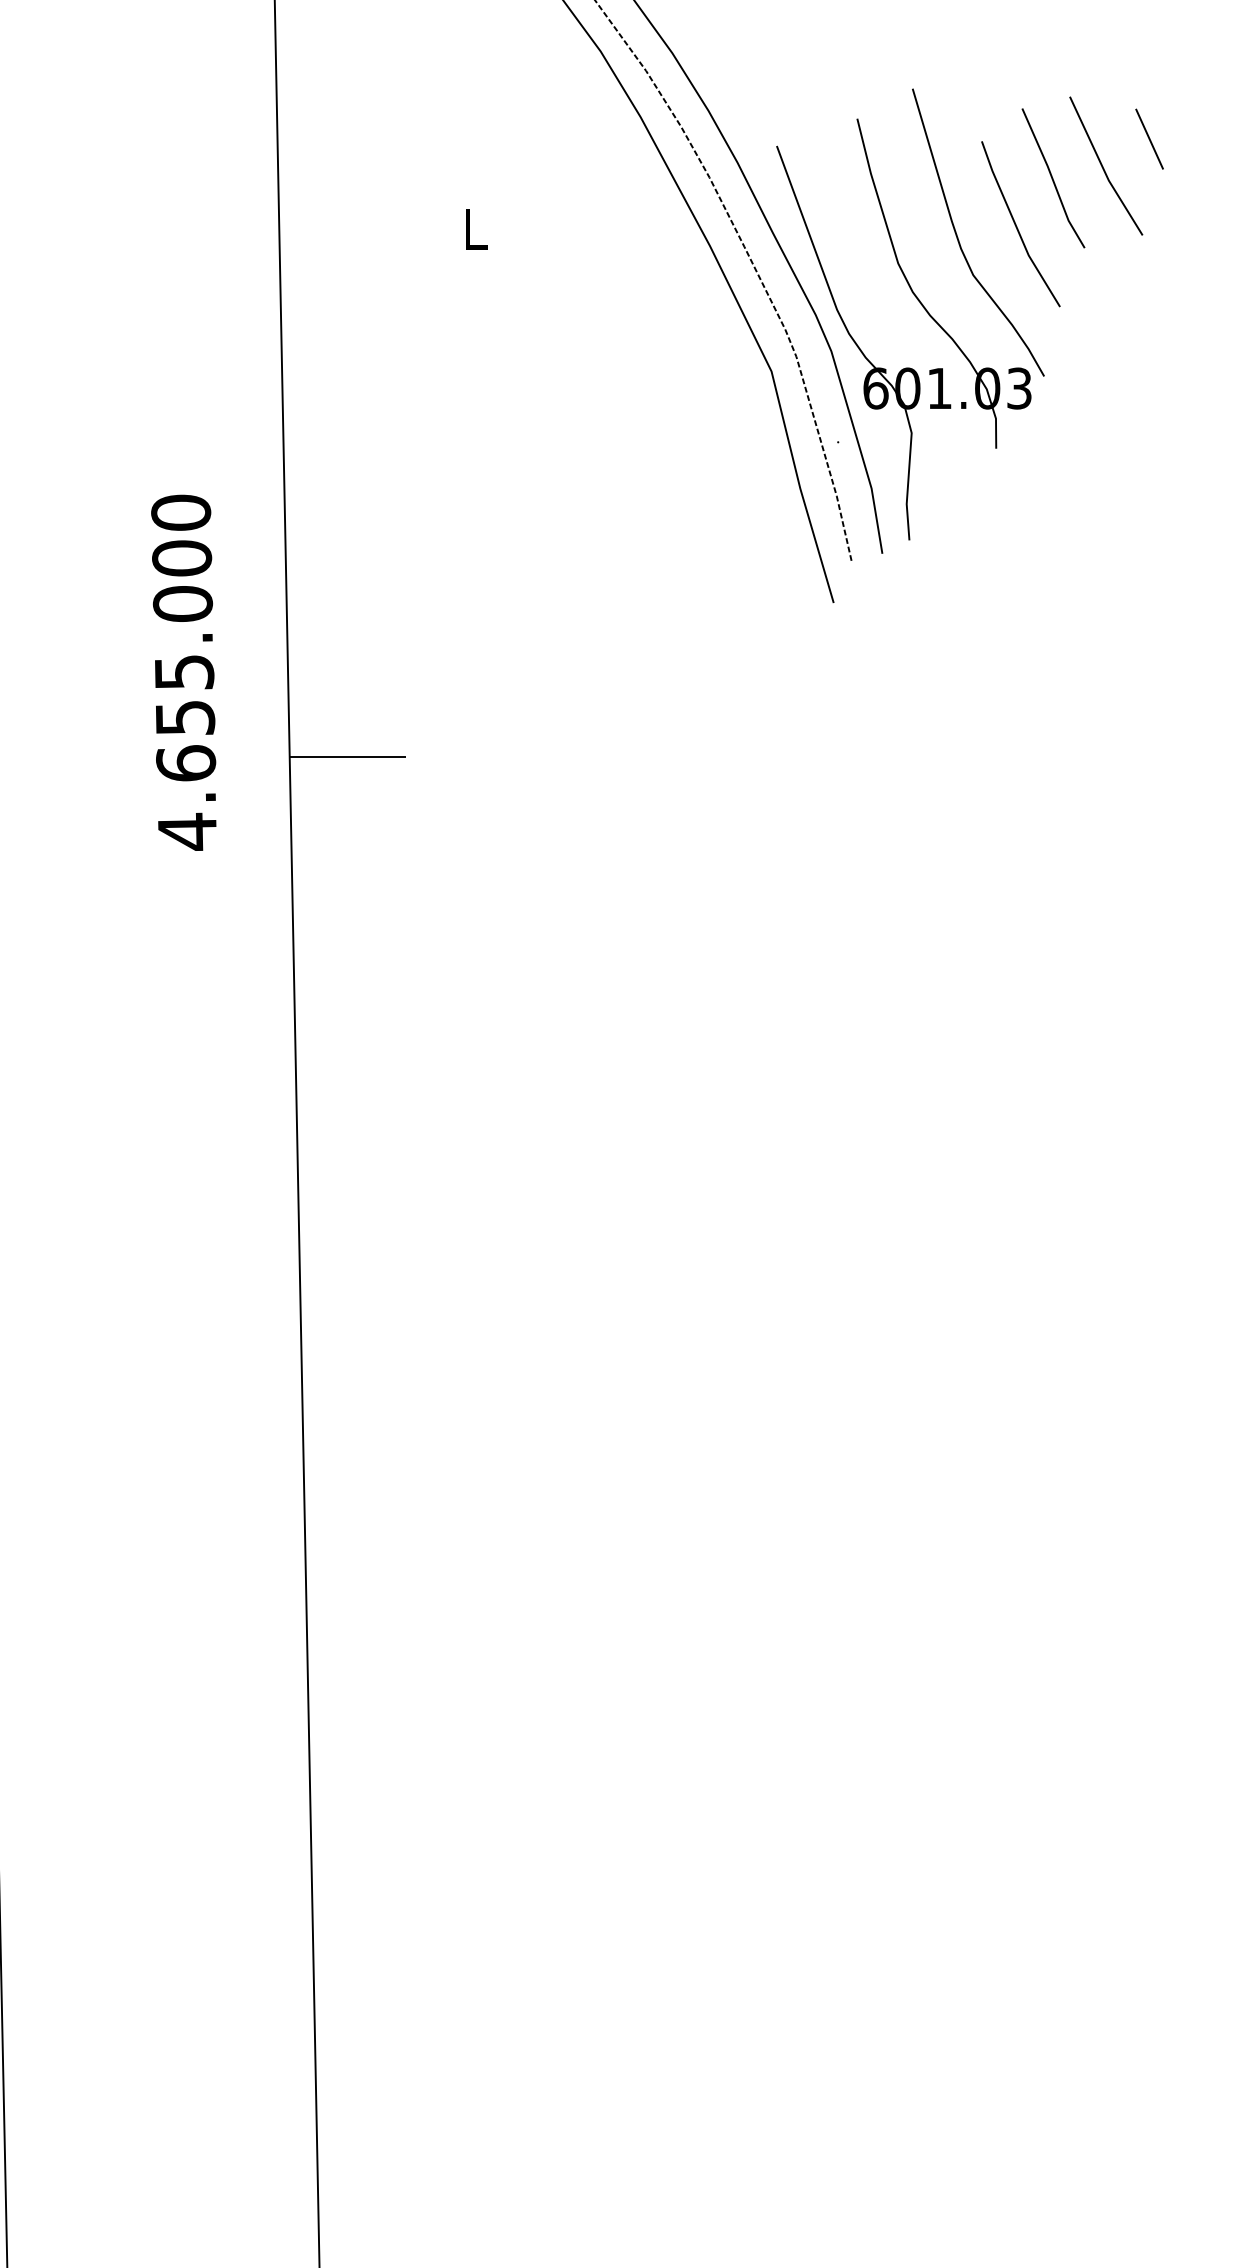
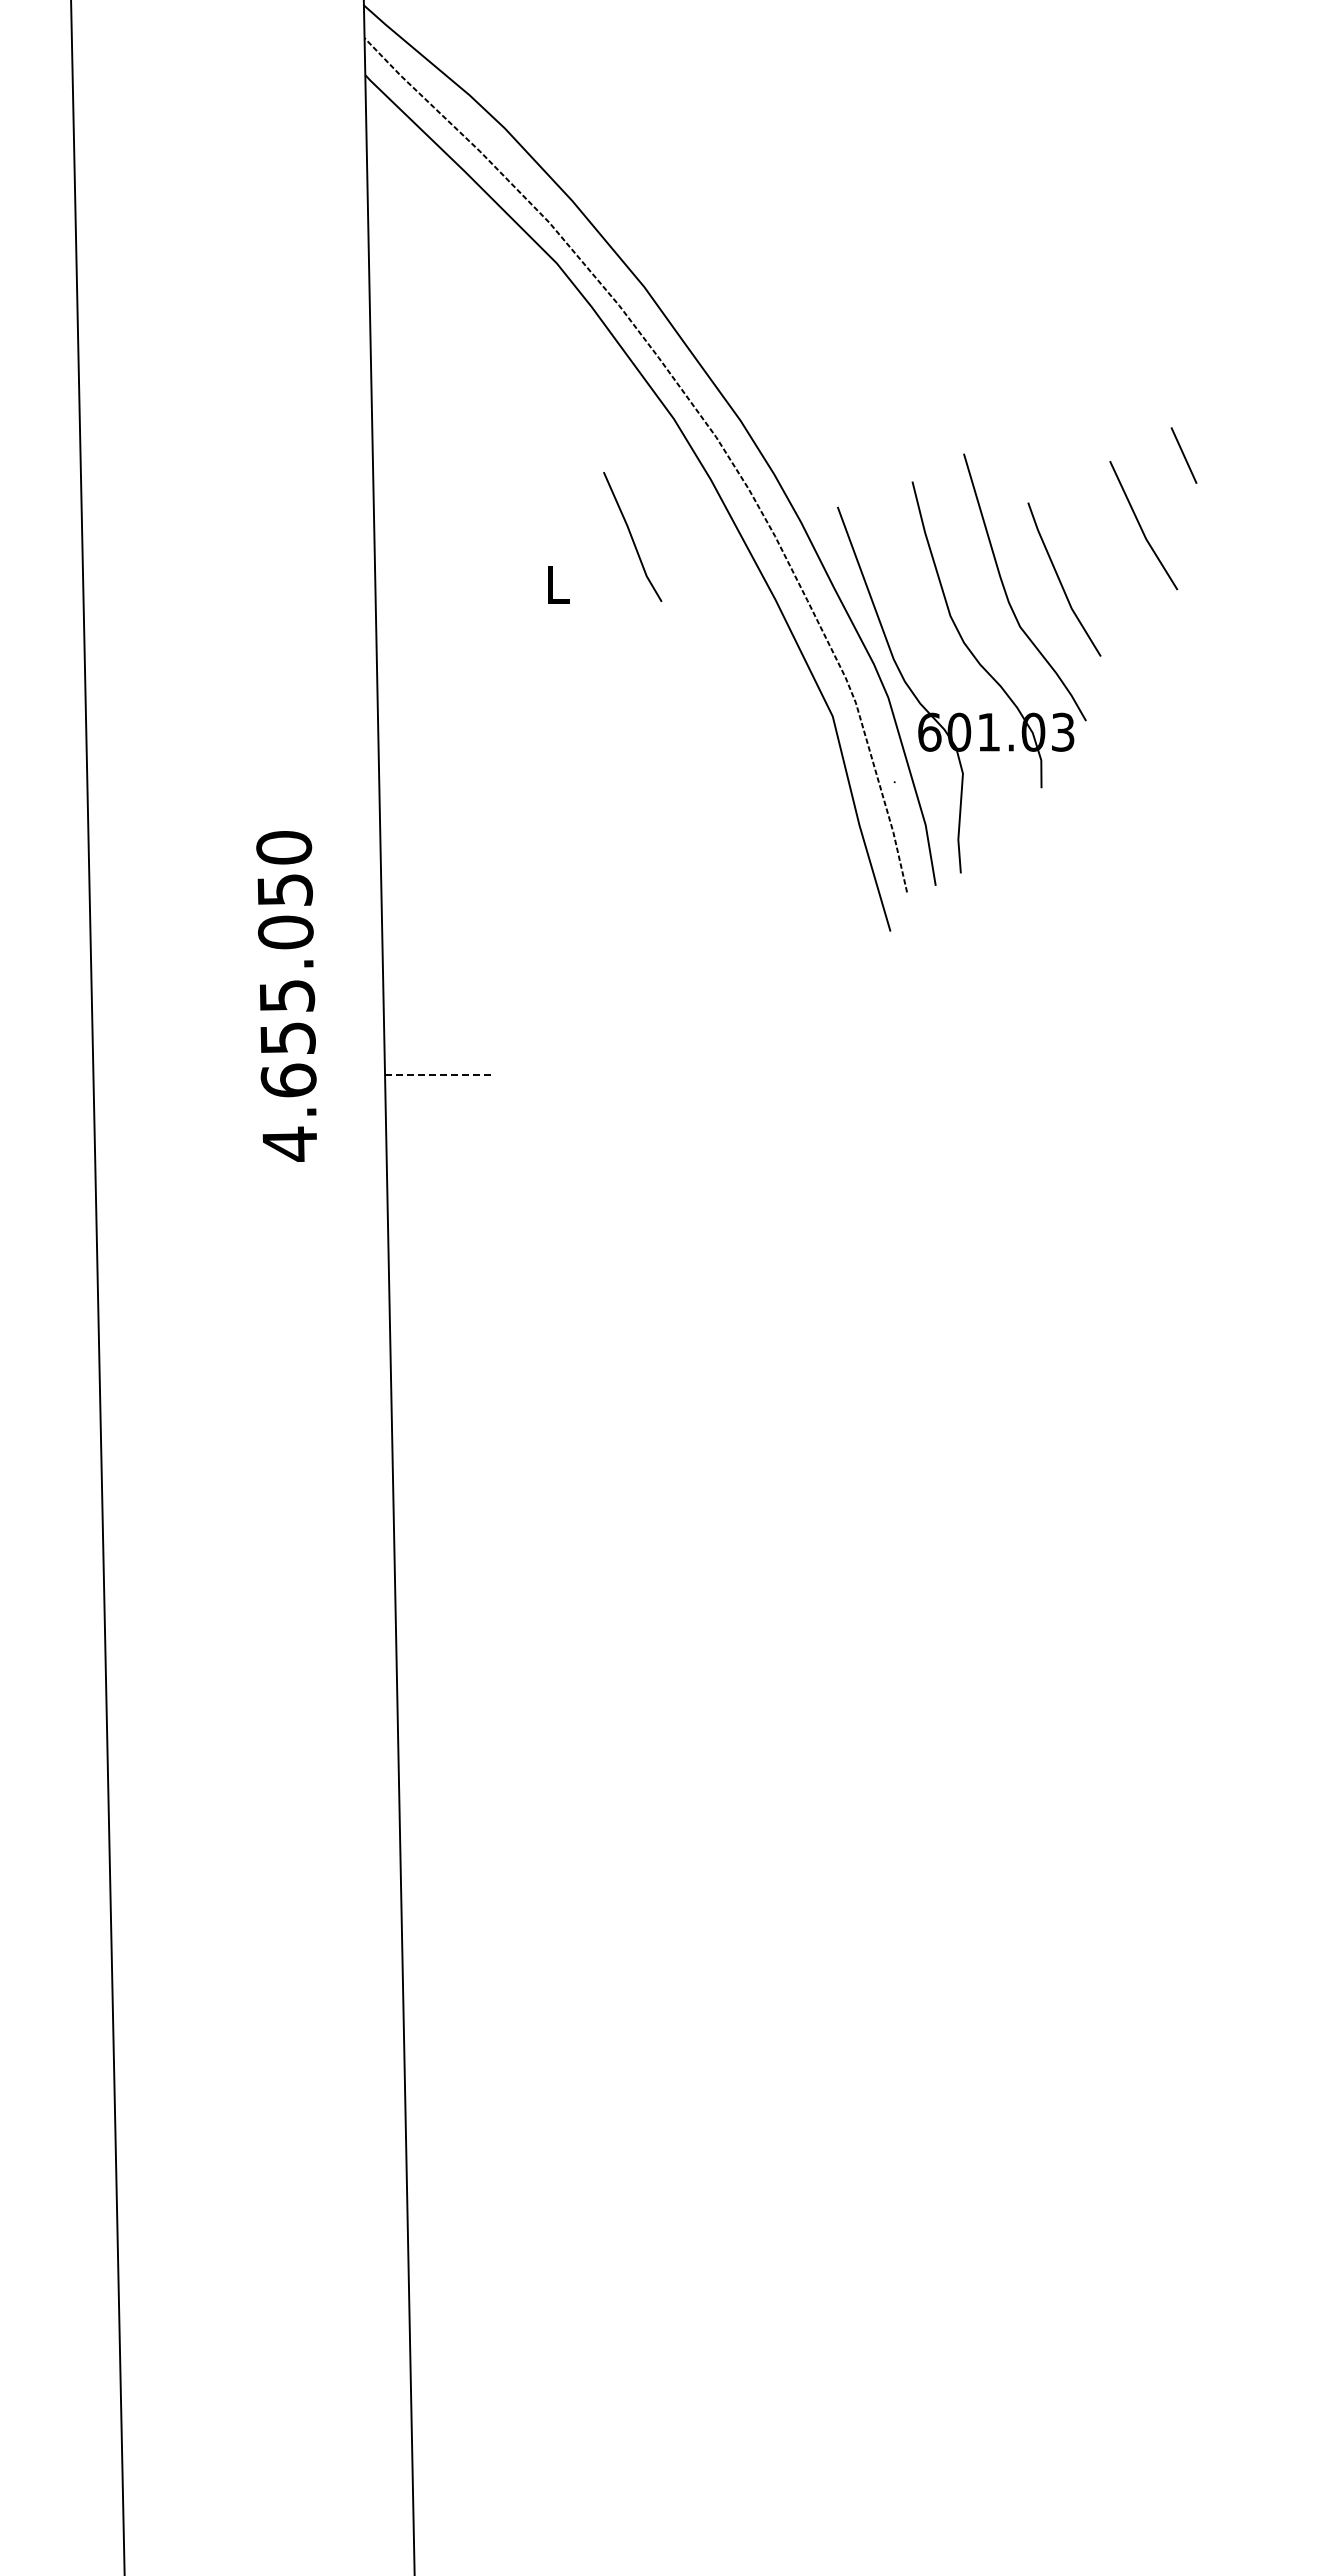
line: (1149, 139) -> (1183, 455), moved
line: (1053, 177) -> (632, 536), moved
text: (181, 557) -> (284, 889), 4.655.000 -> 4.655.050
line: (348, 756) -> (439, 1074), solid -> dashed

